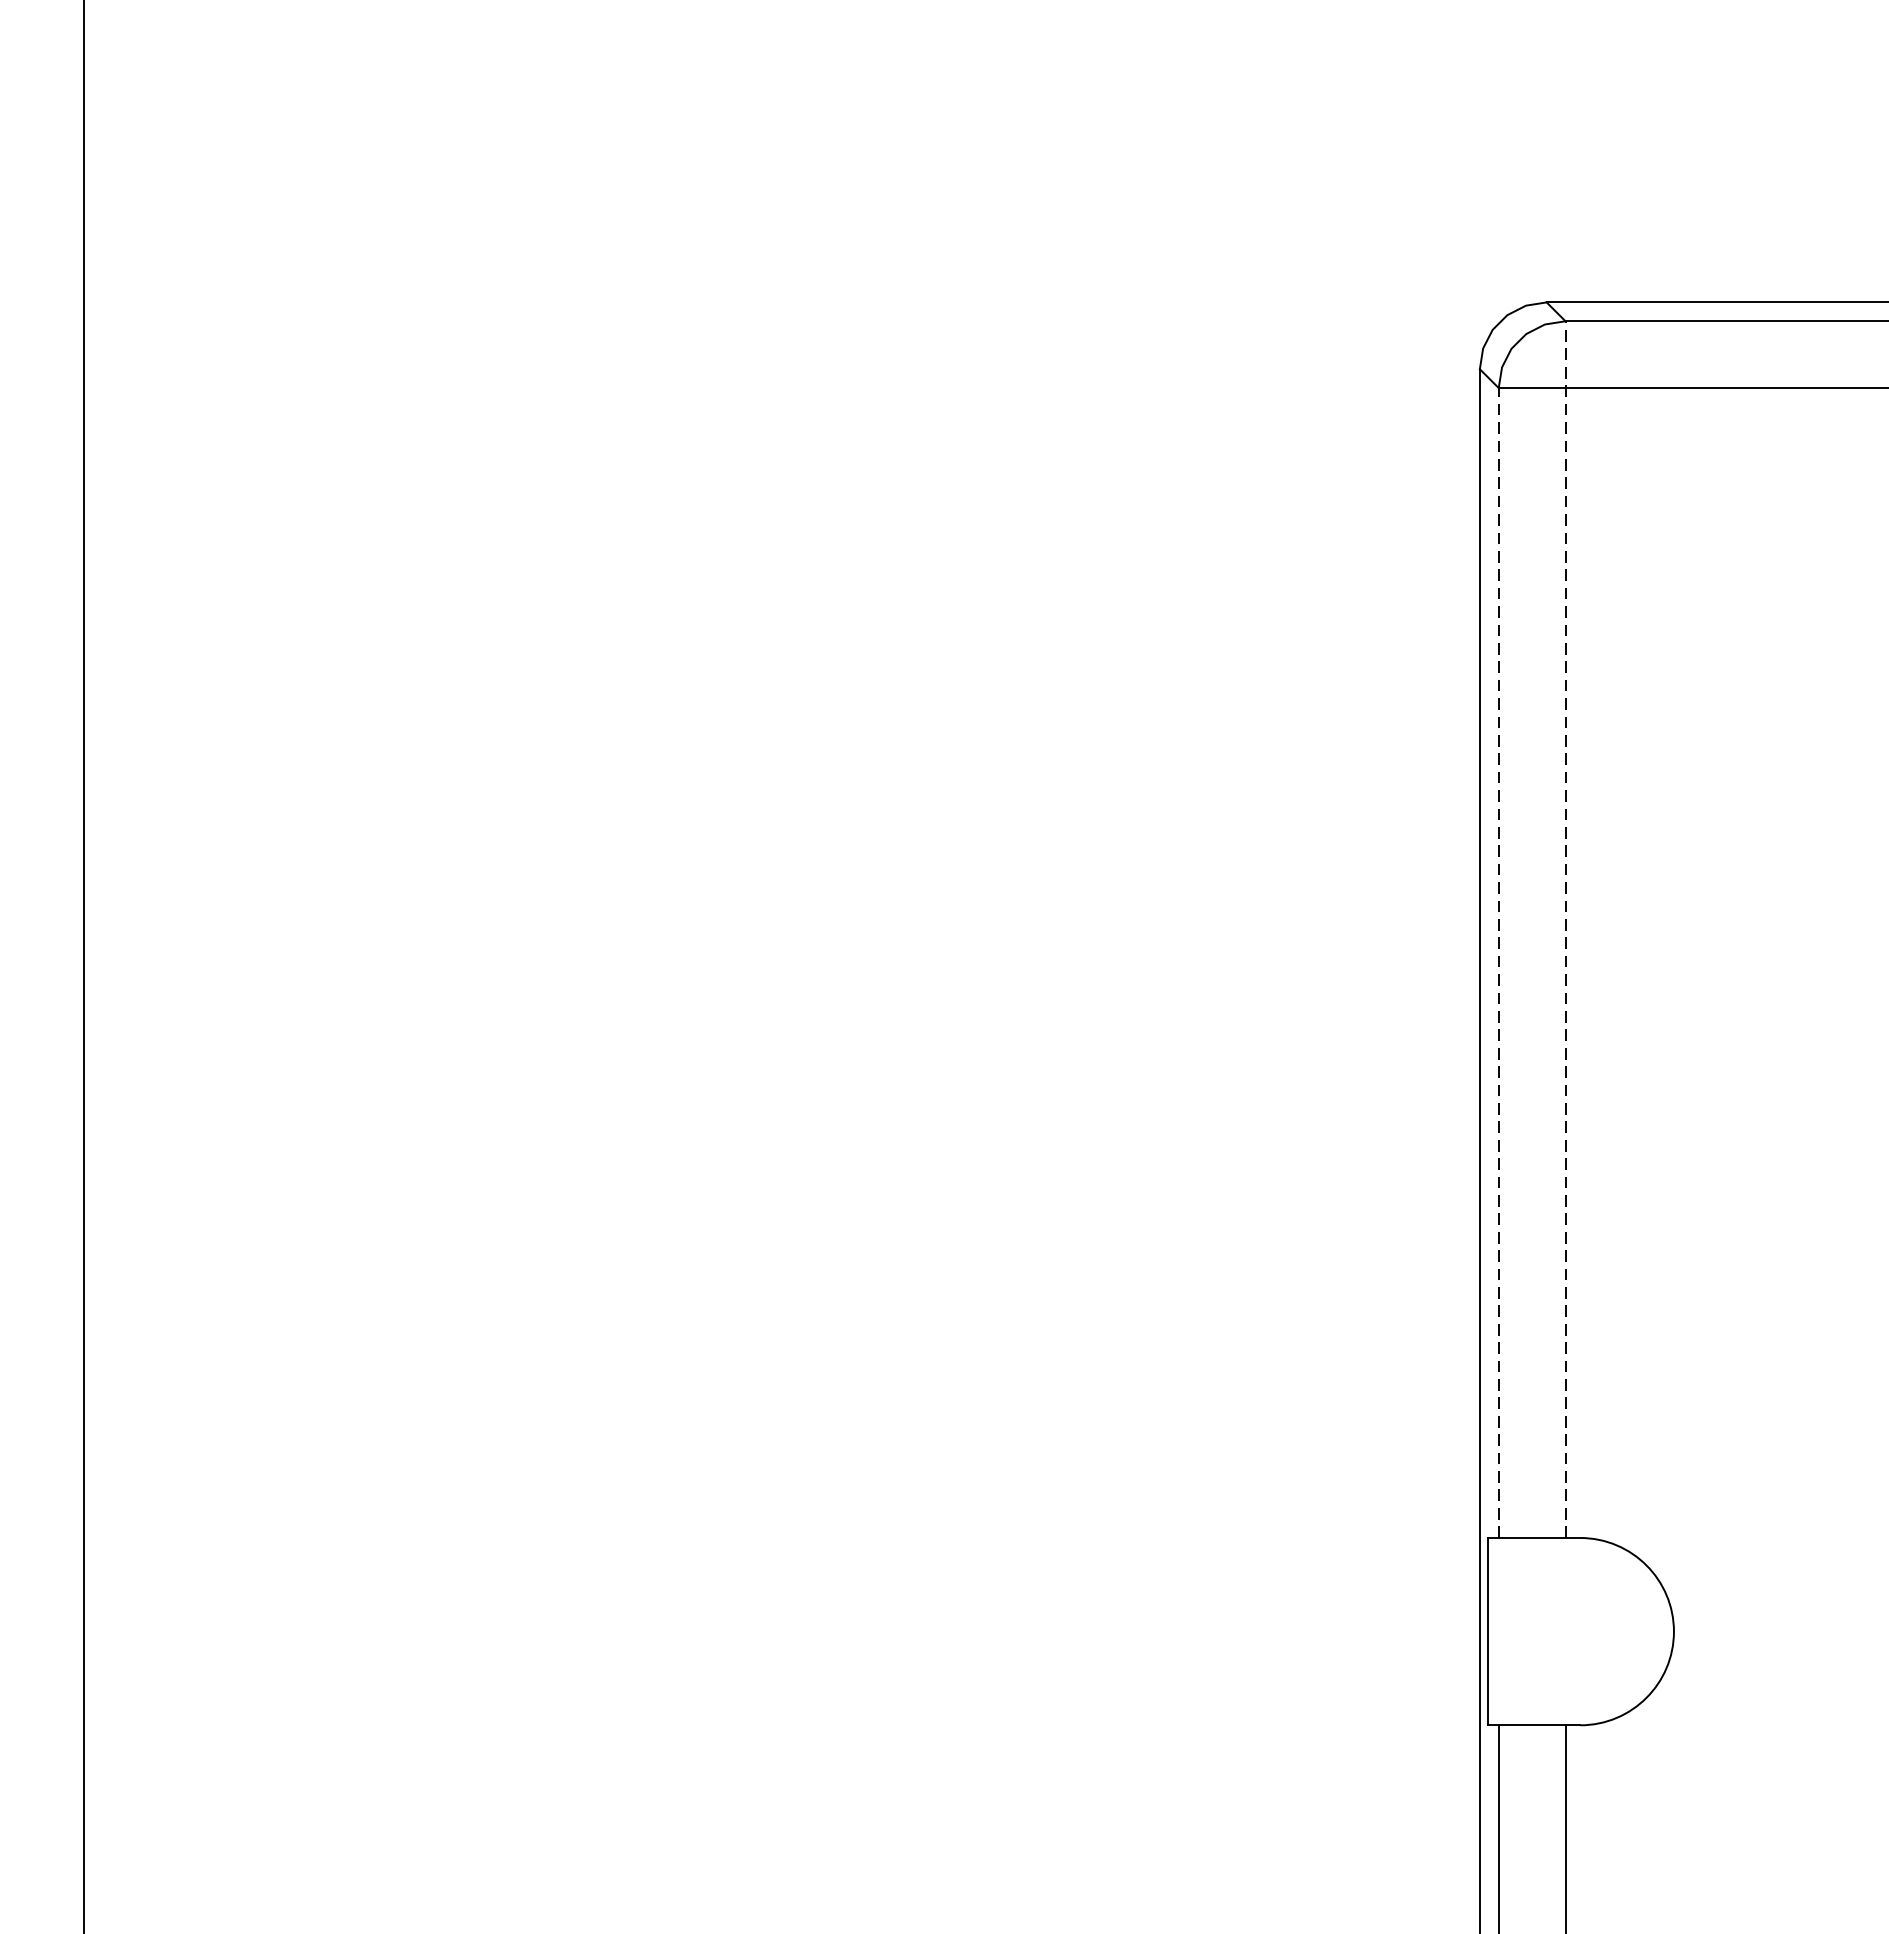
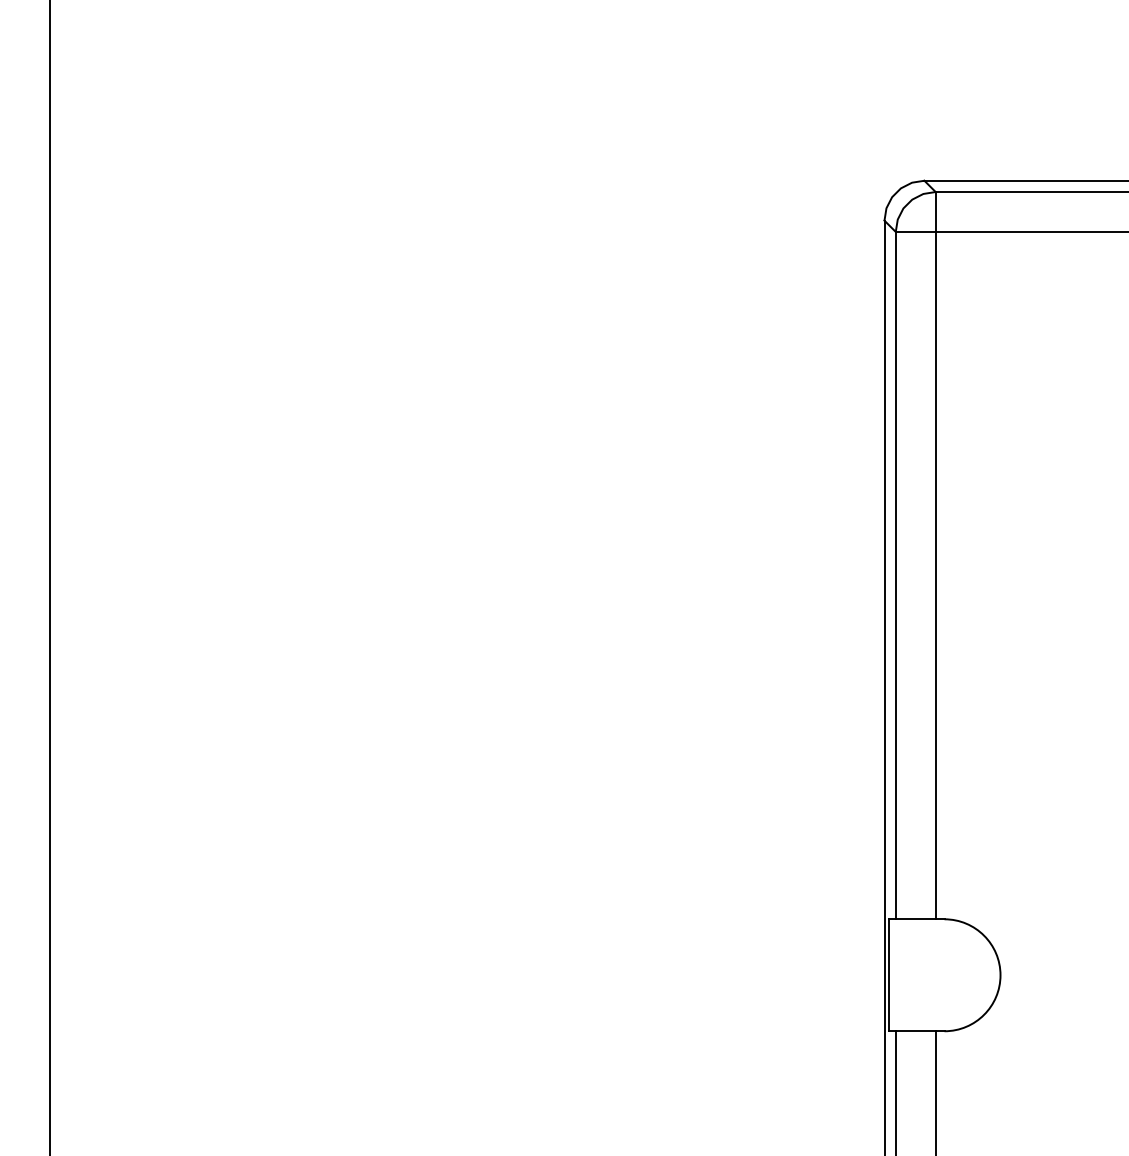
line: (1565, 929) -> (935, 555), dashed -> solid
line: (1498, 962) -> (895, 575), dashed -> solid

